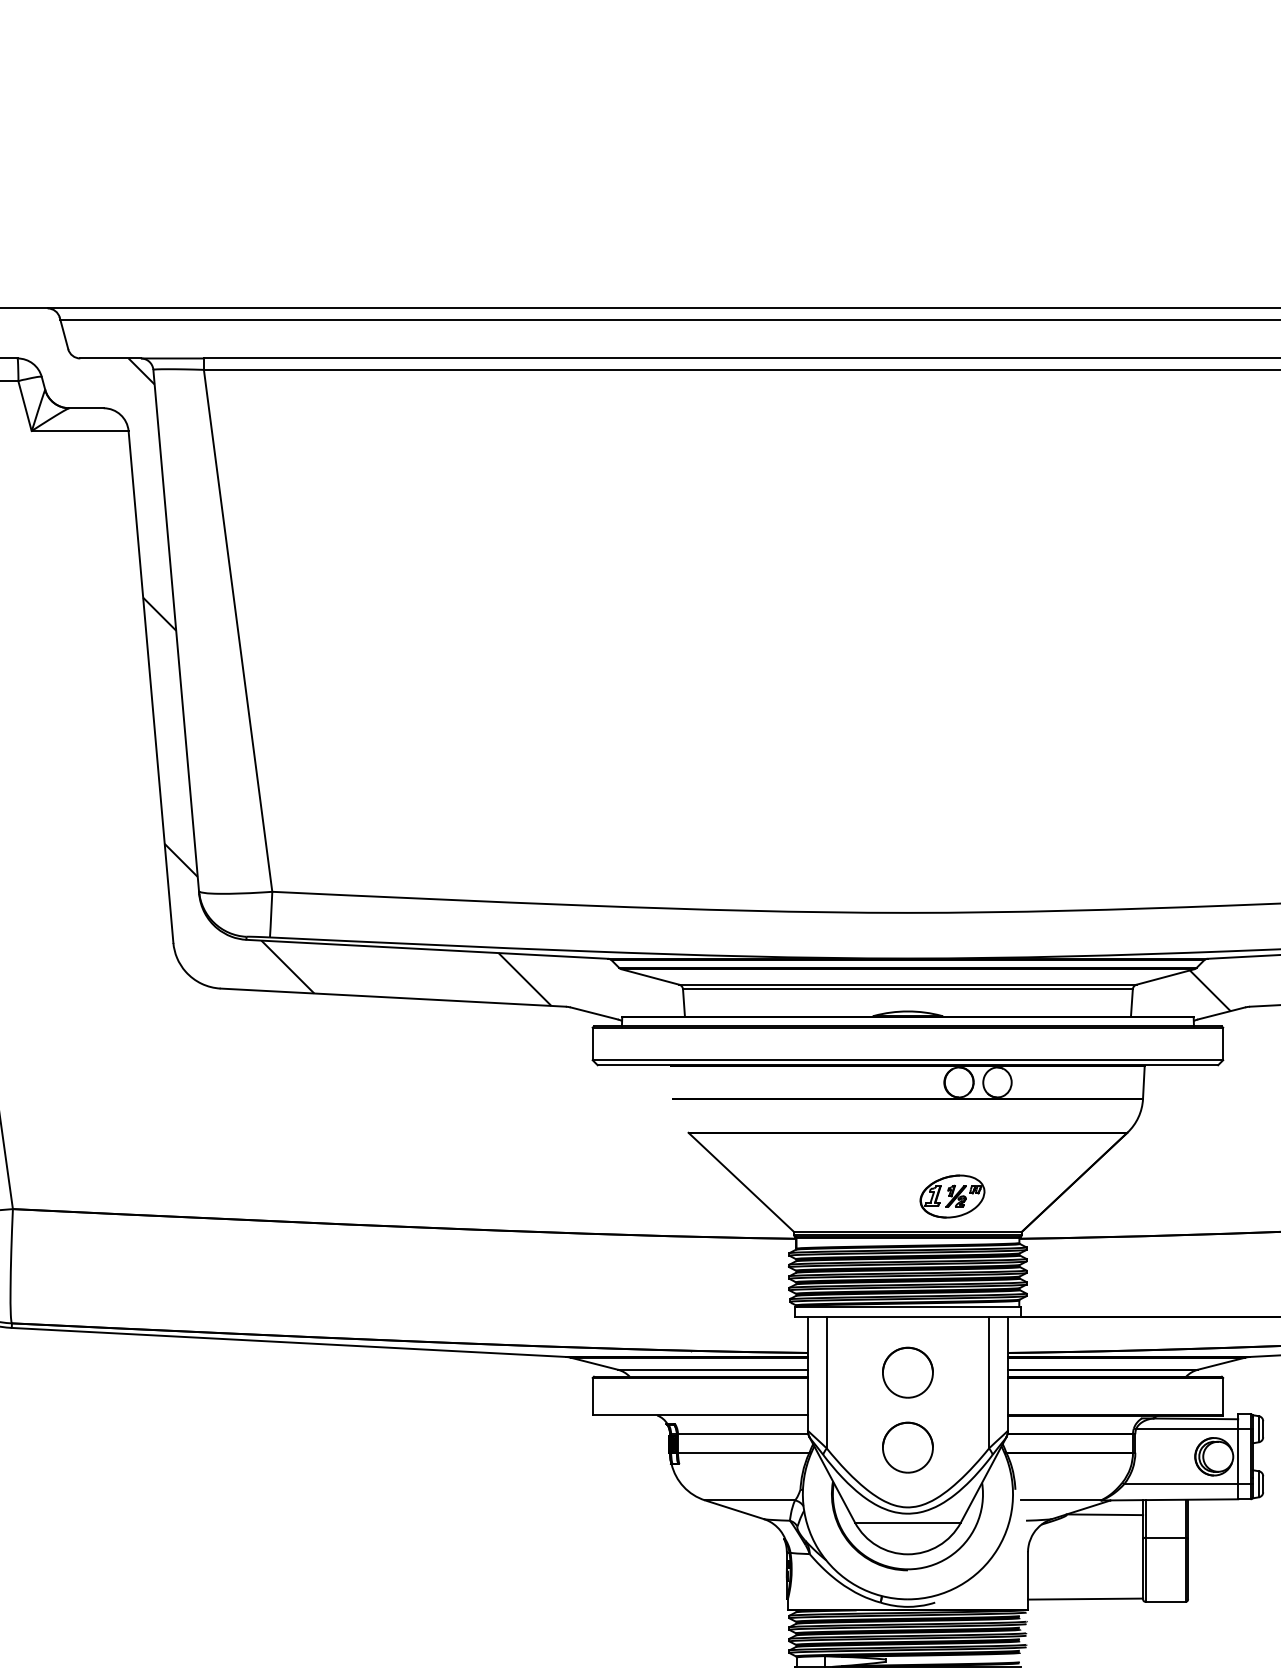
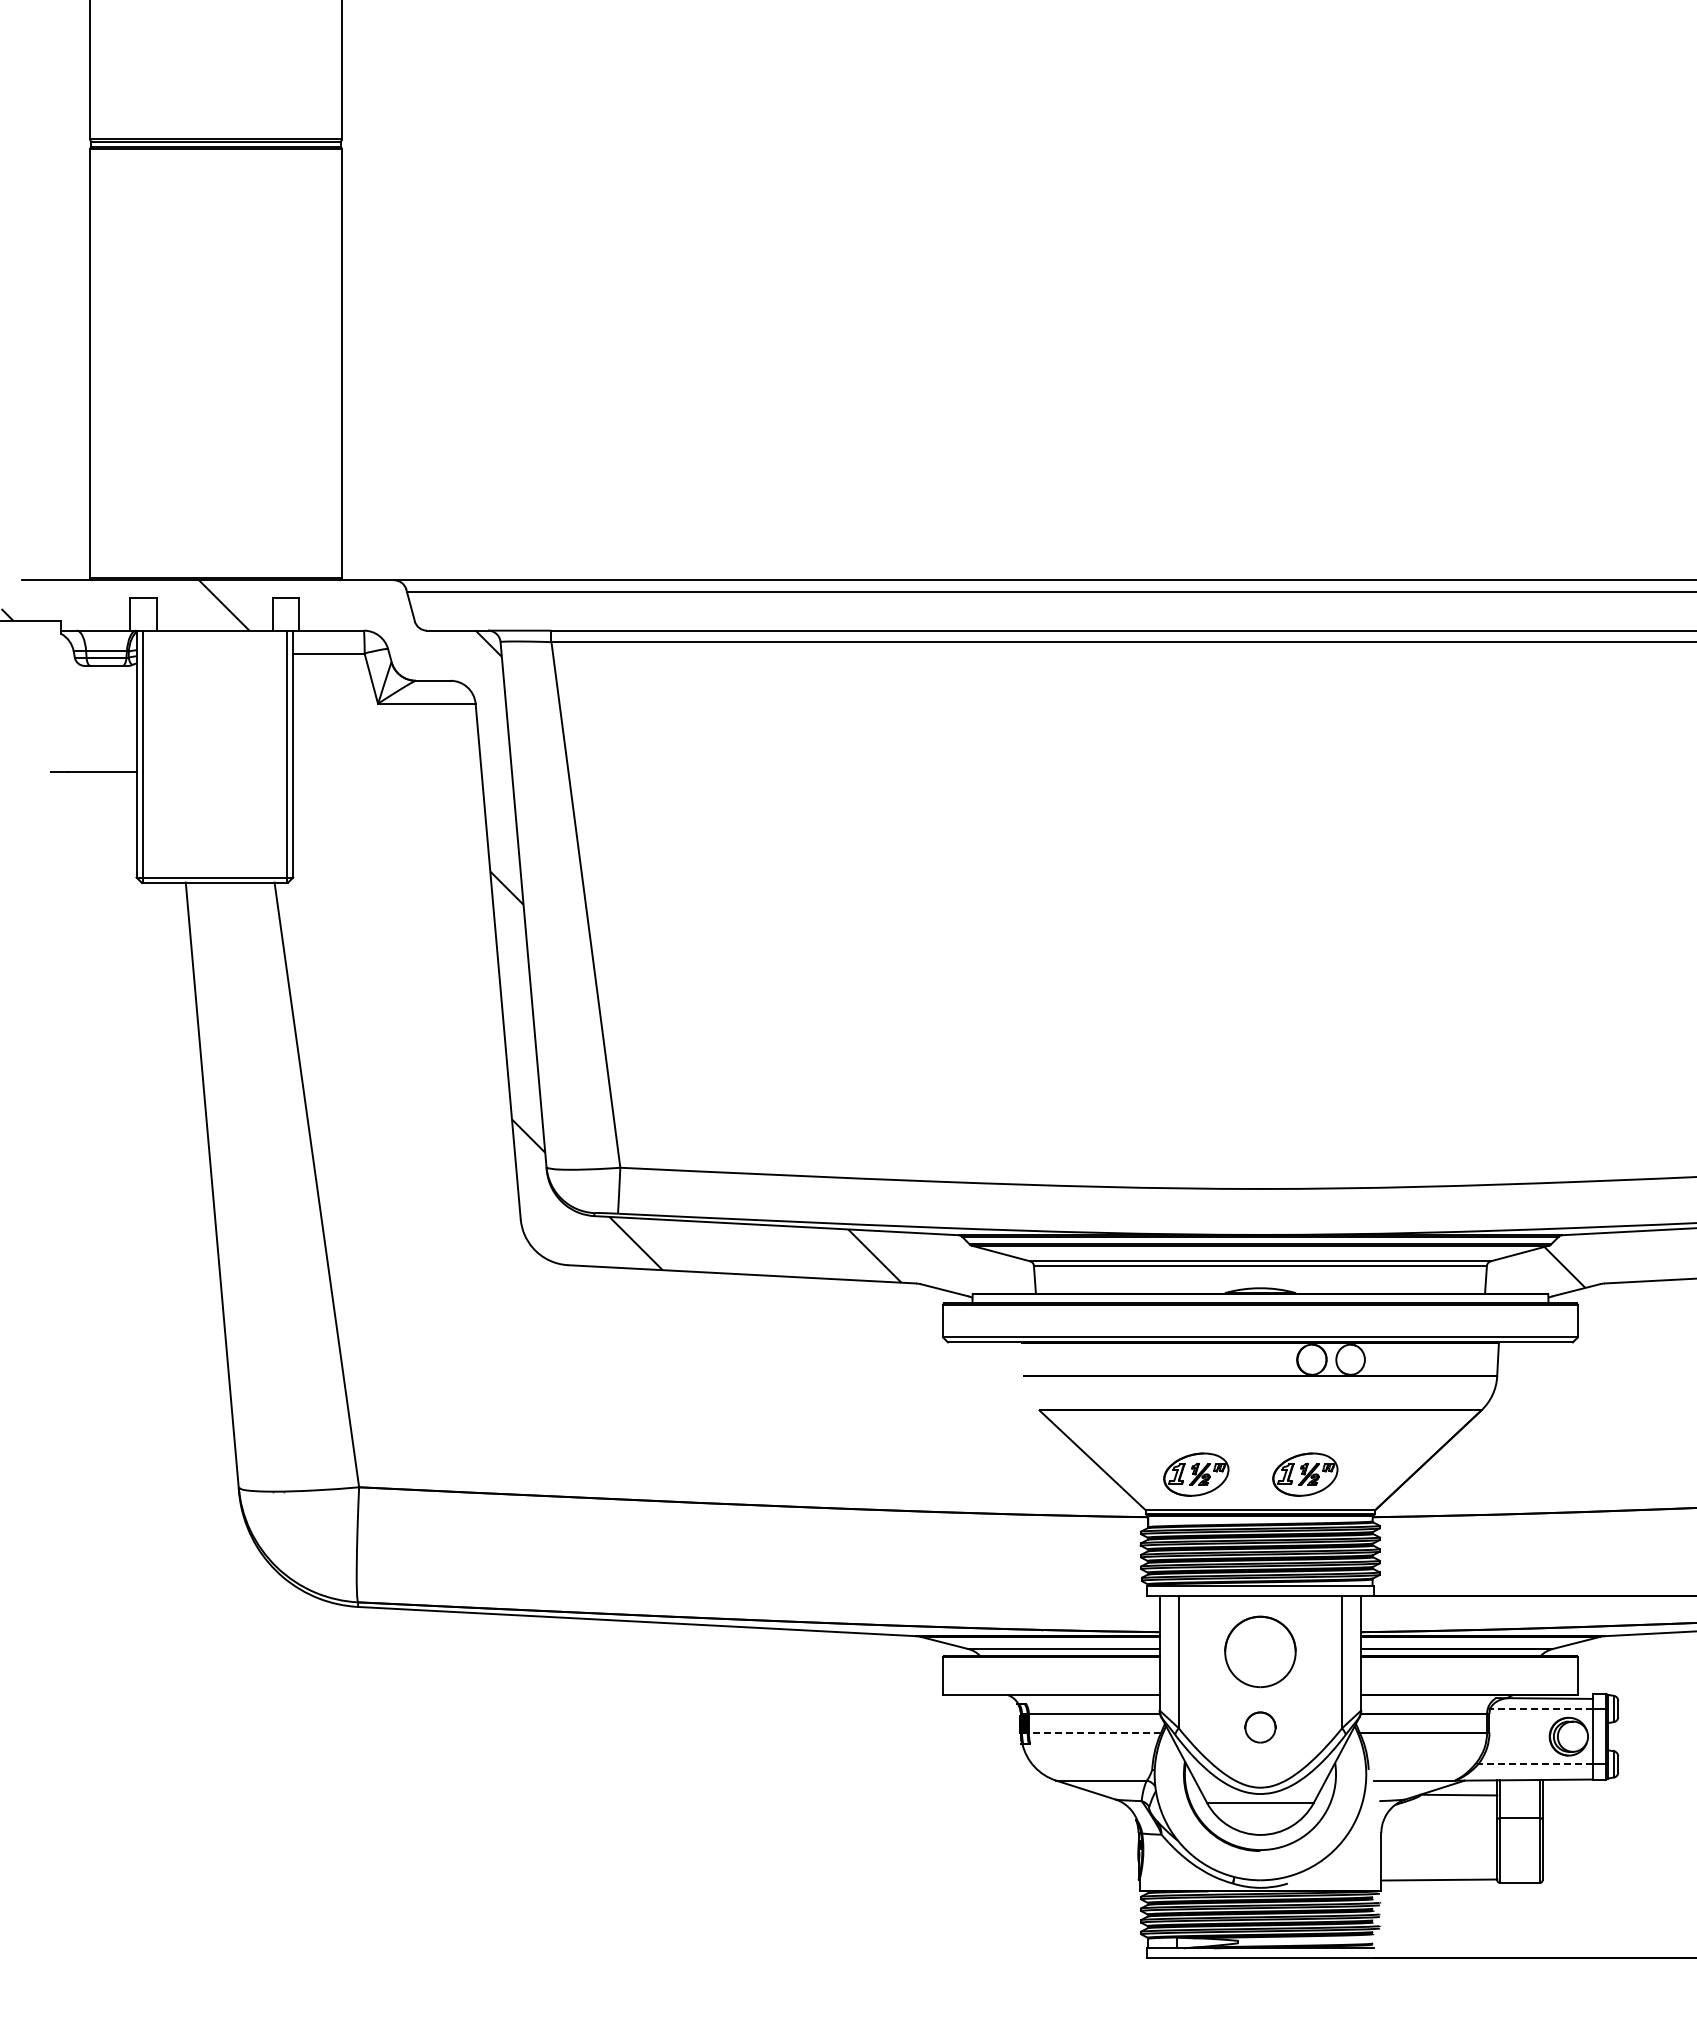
part: (844, 1196) -> (1196, 1474), added
part: (907, 1373) -> (1260, 1652), size x1.4
line: (1187, 1429) -> (1541, 1709), solid -> dashed
part: (907, 1447) -> (1260, 1727), size x0.6
line: (743, 1452) -> (1094, 1732), solid -> dashed
line: (1181, 1484) -> (1535, 1764), solid -> dashed

